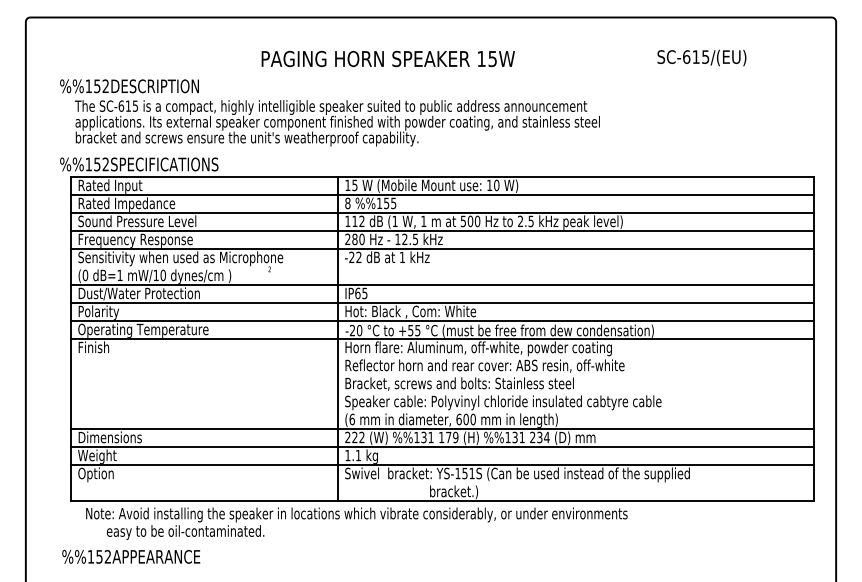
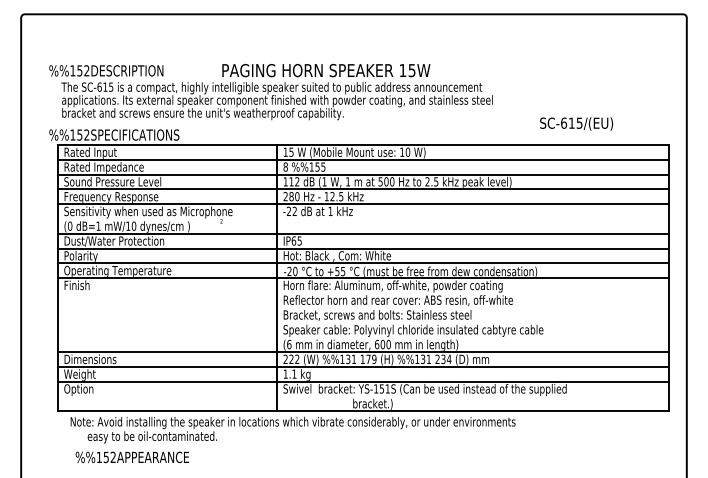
text: (701, 57) -> (576, 123), moved
text: (387, 58) -> (325, 70), moved
text: (131, 556) -> (132, 457), moved

